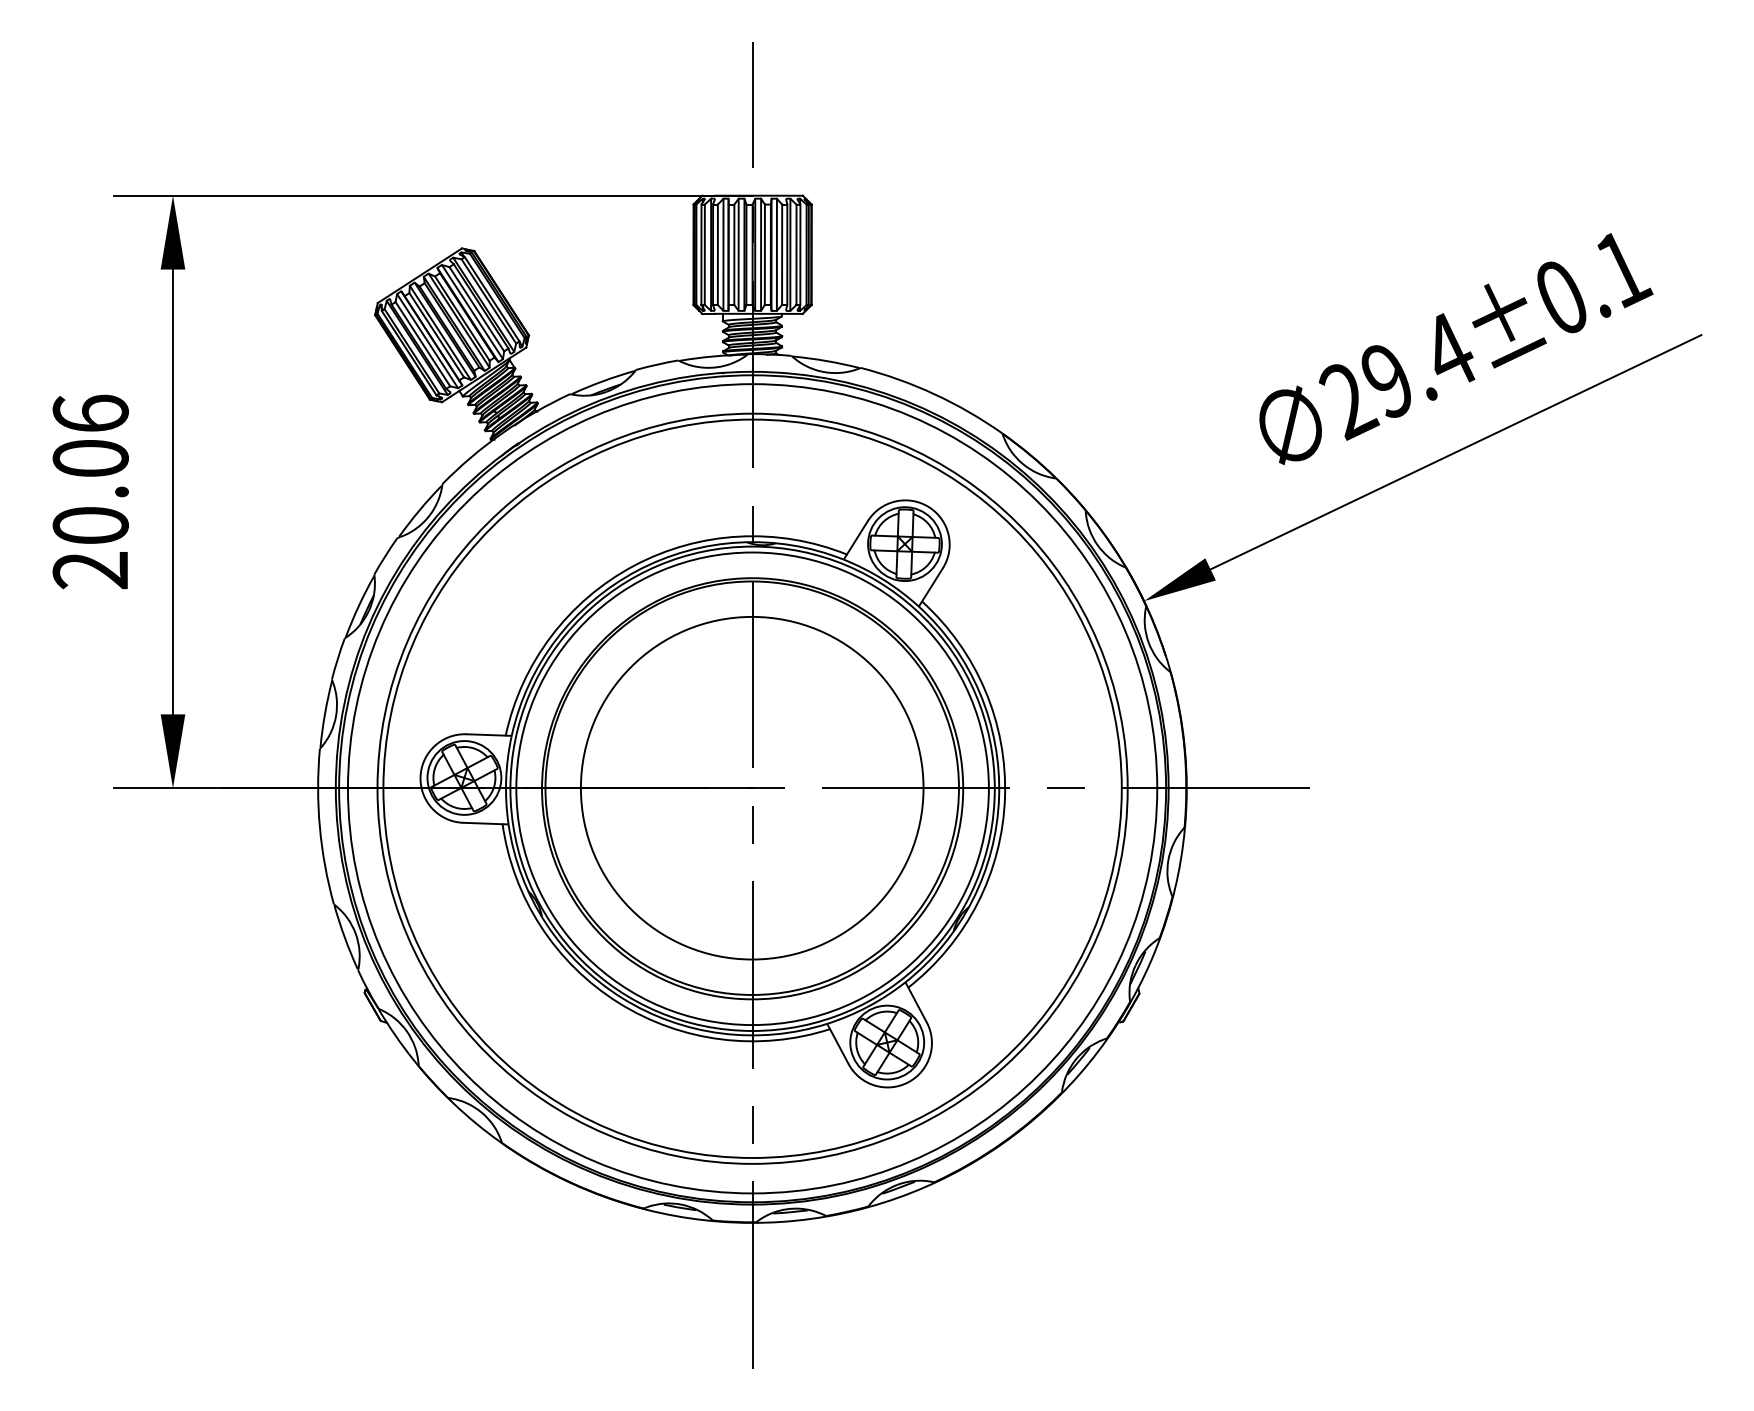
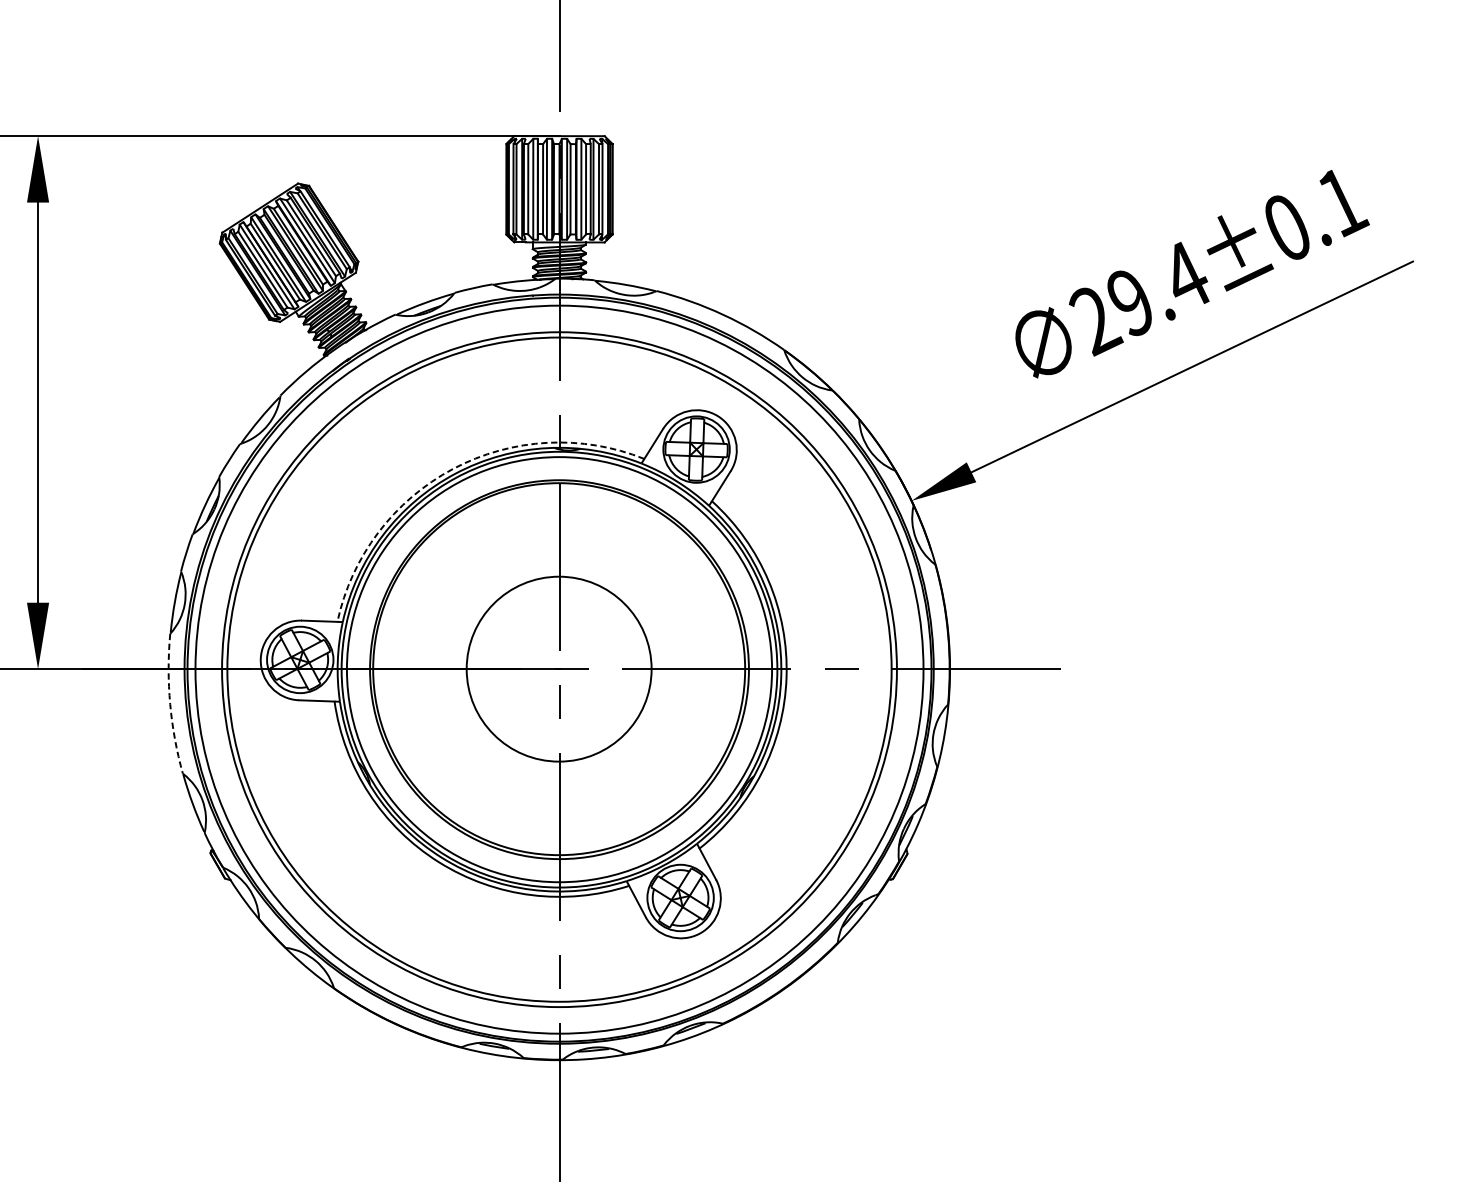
arc: (634, 565) -> (453, 468), solid -> dashed
circle: (751, 787) -> (558, 668), size x0.6
arc: (319, 827) -> (169, 704), solid -> dashed

